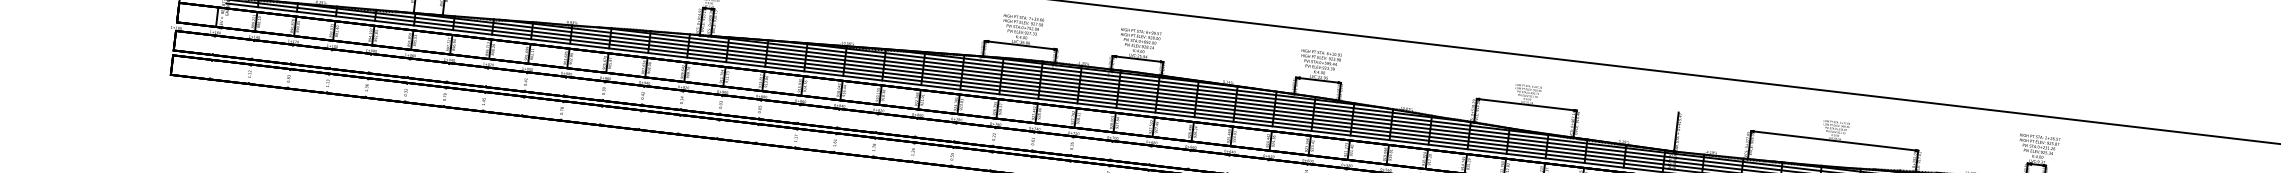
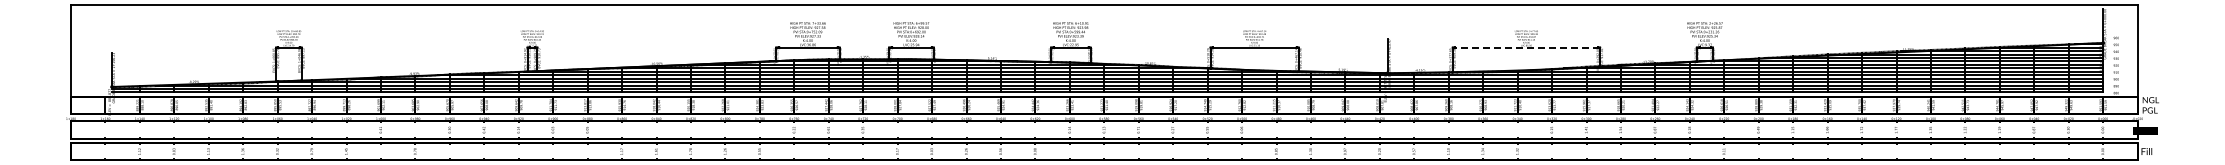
line: (1834, 140) -> (1526, 47), solid -> dashed

